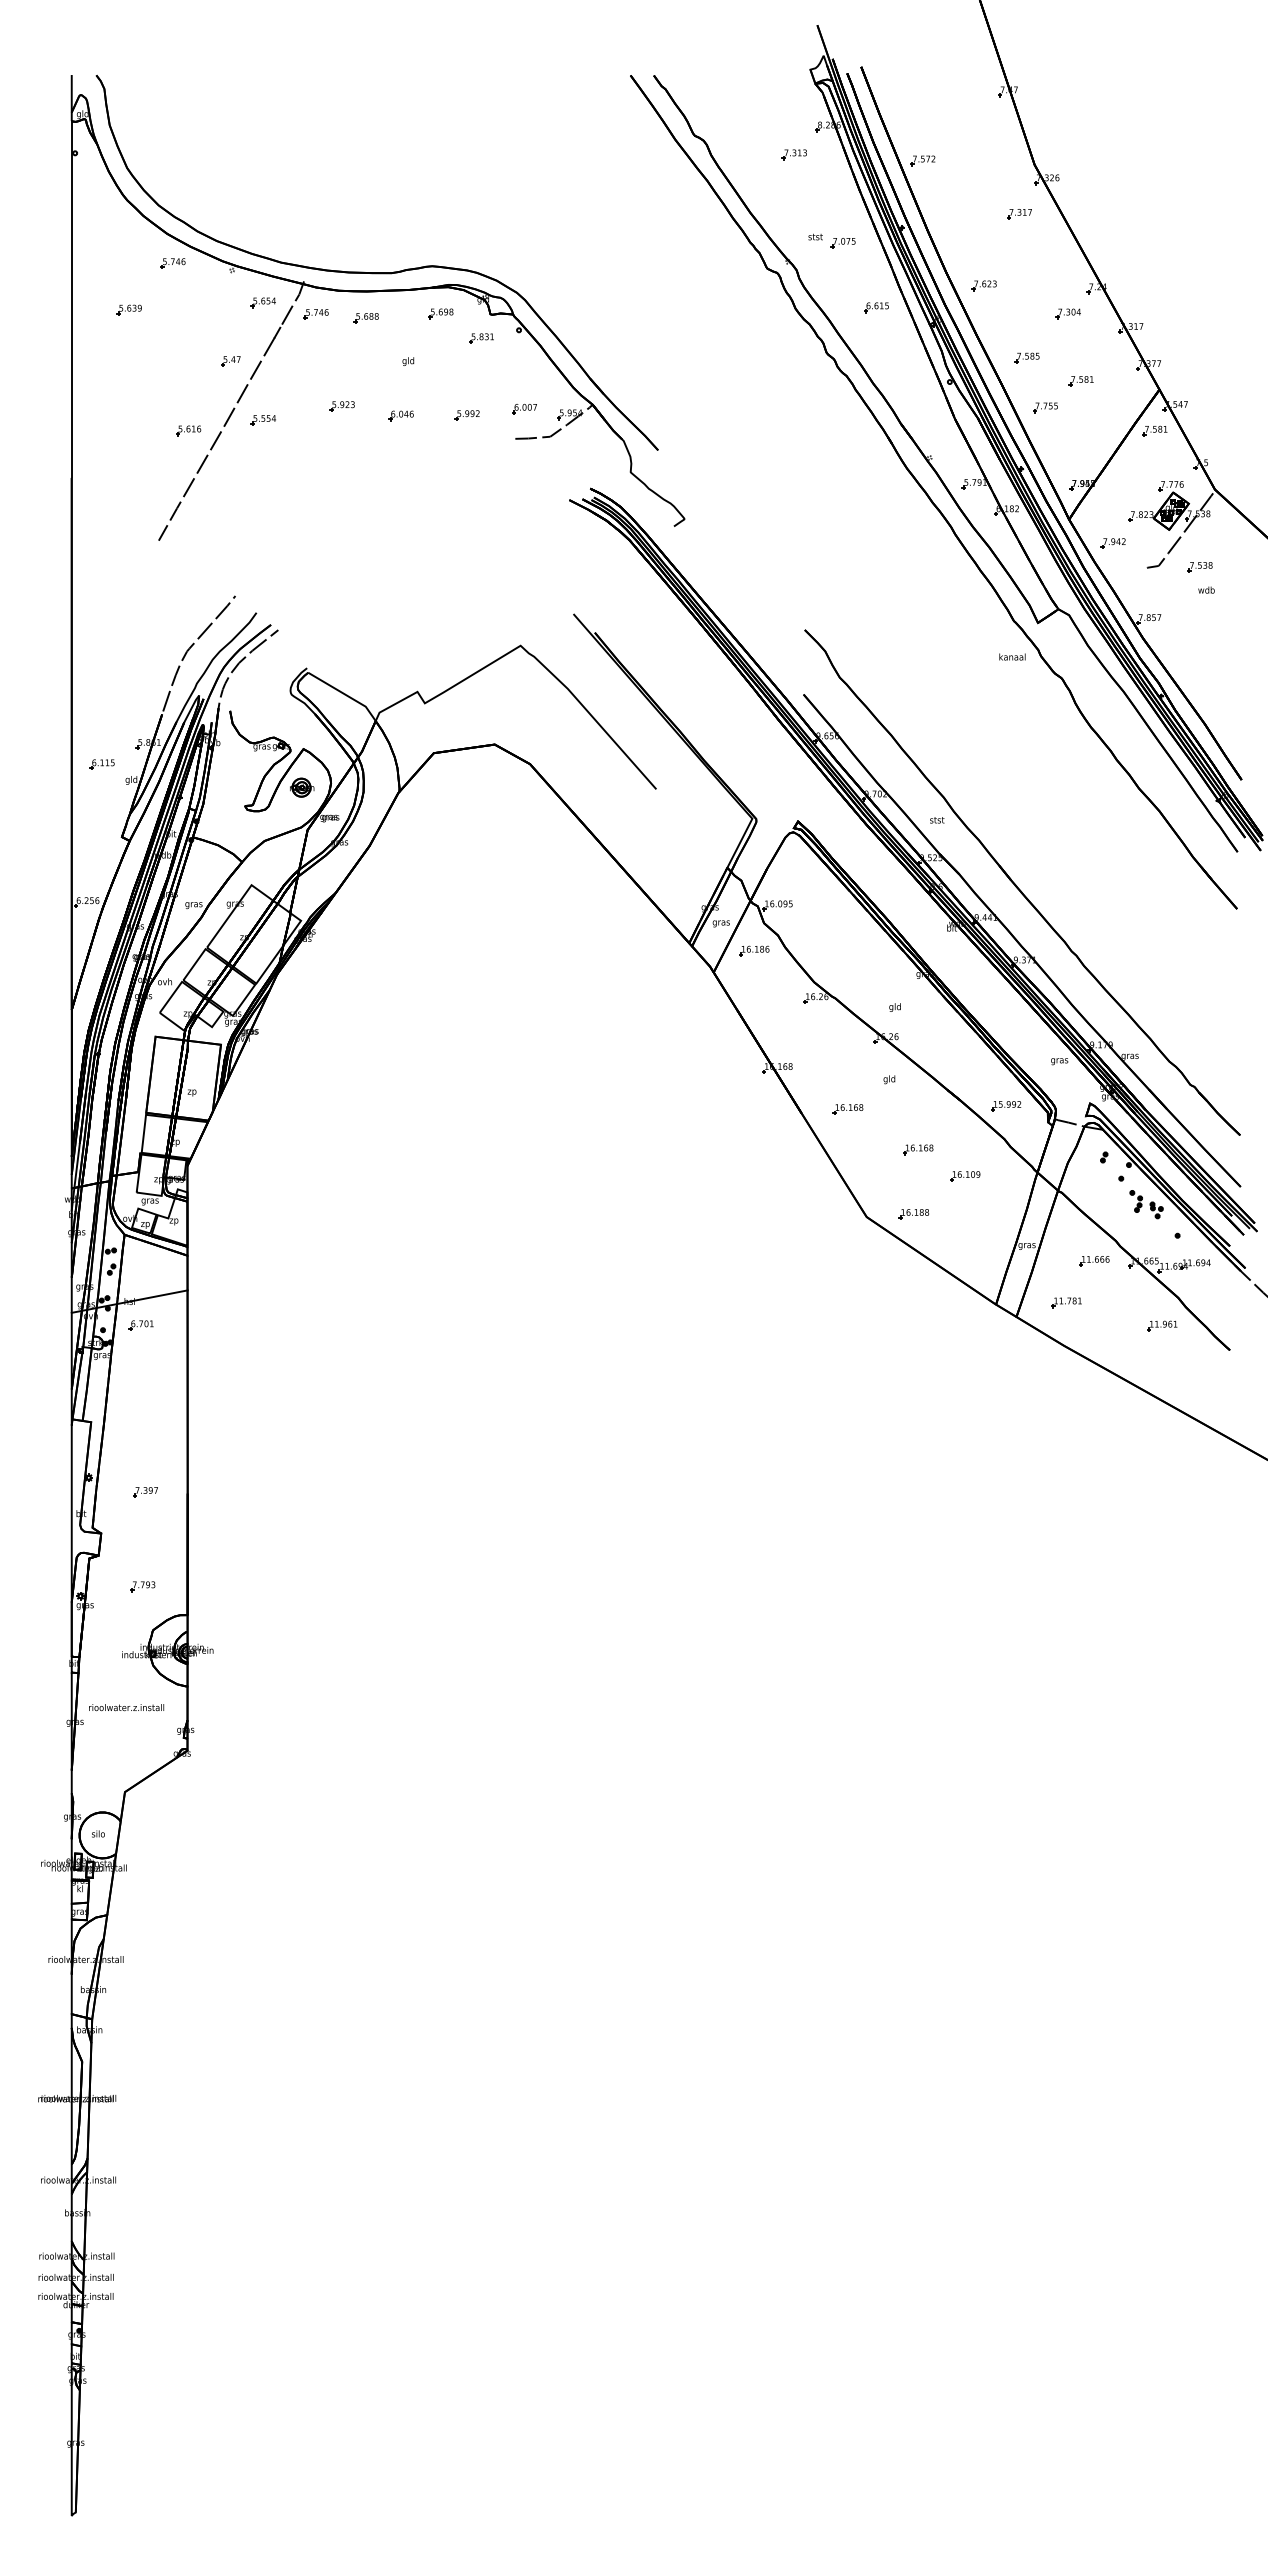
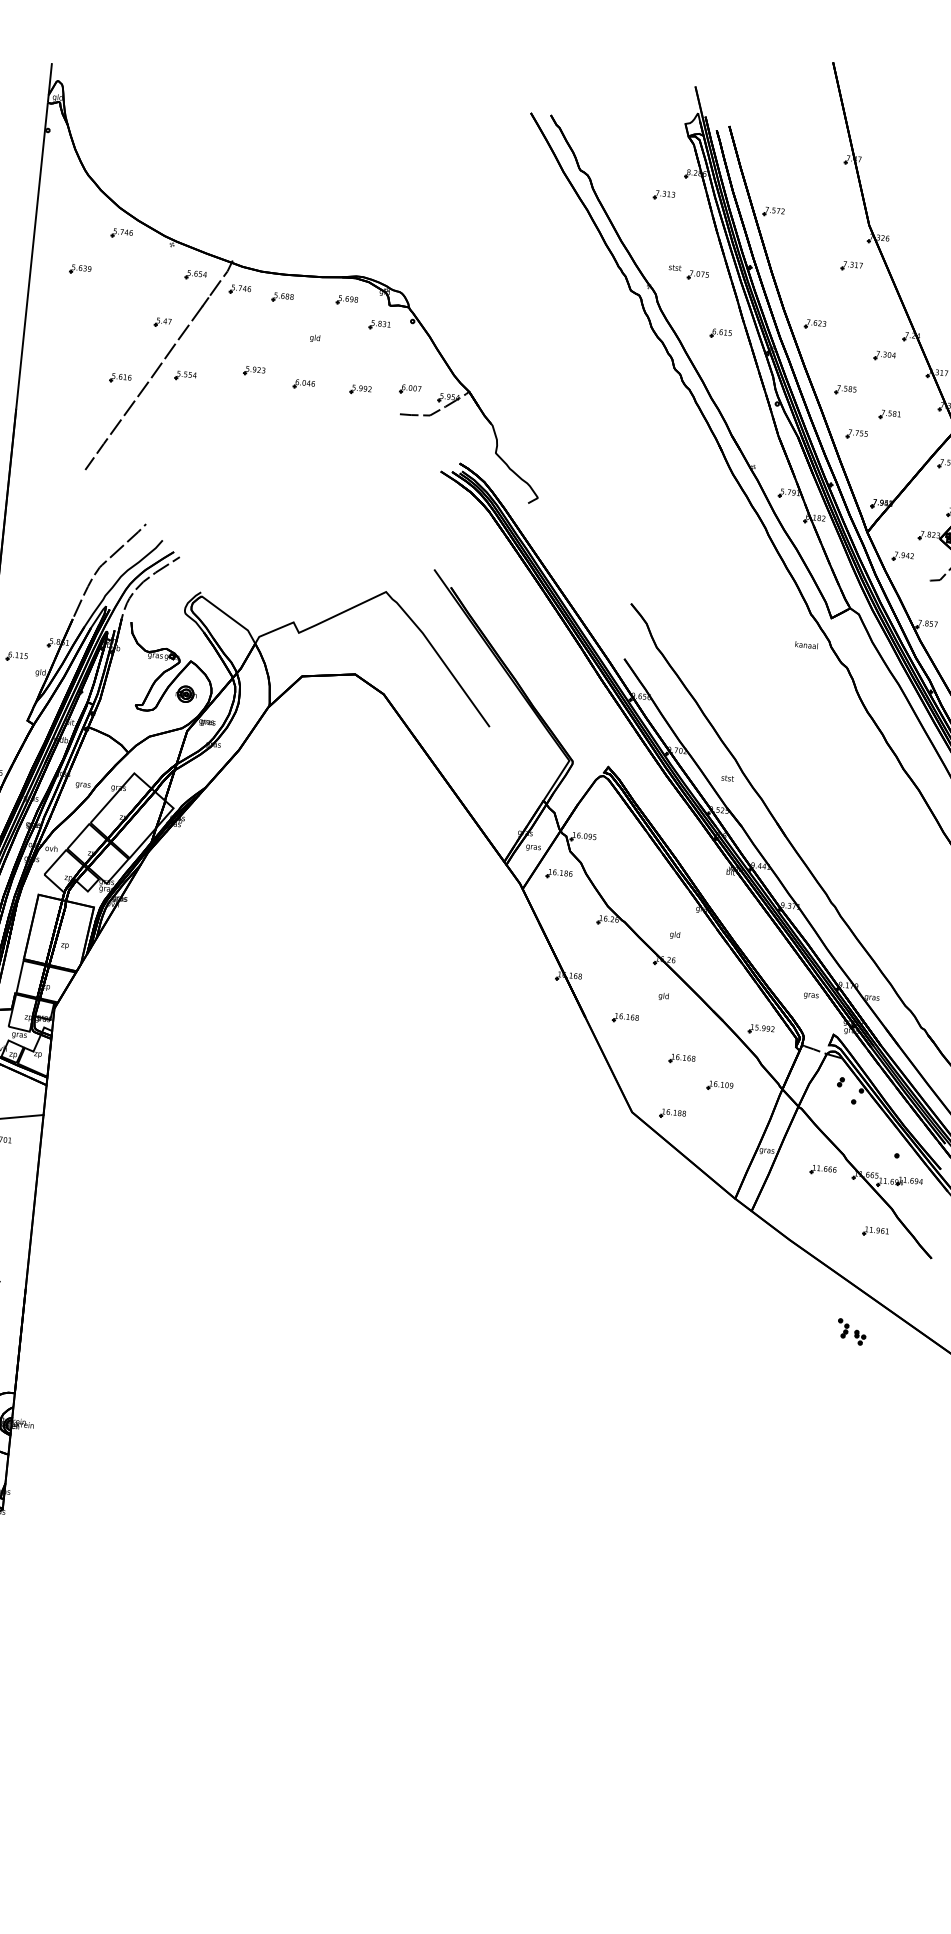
part: (376, 272) -> (295, 259), removed
part: (1146, 1204) -> (851, 1331), moved
part: (1066, 1302) -> (795, 1203), removed

